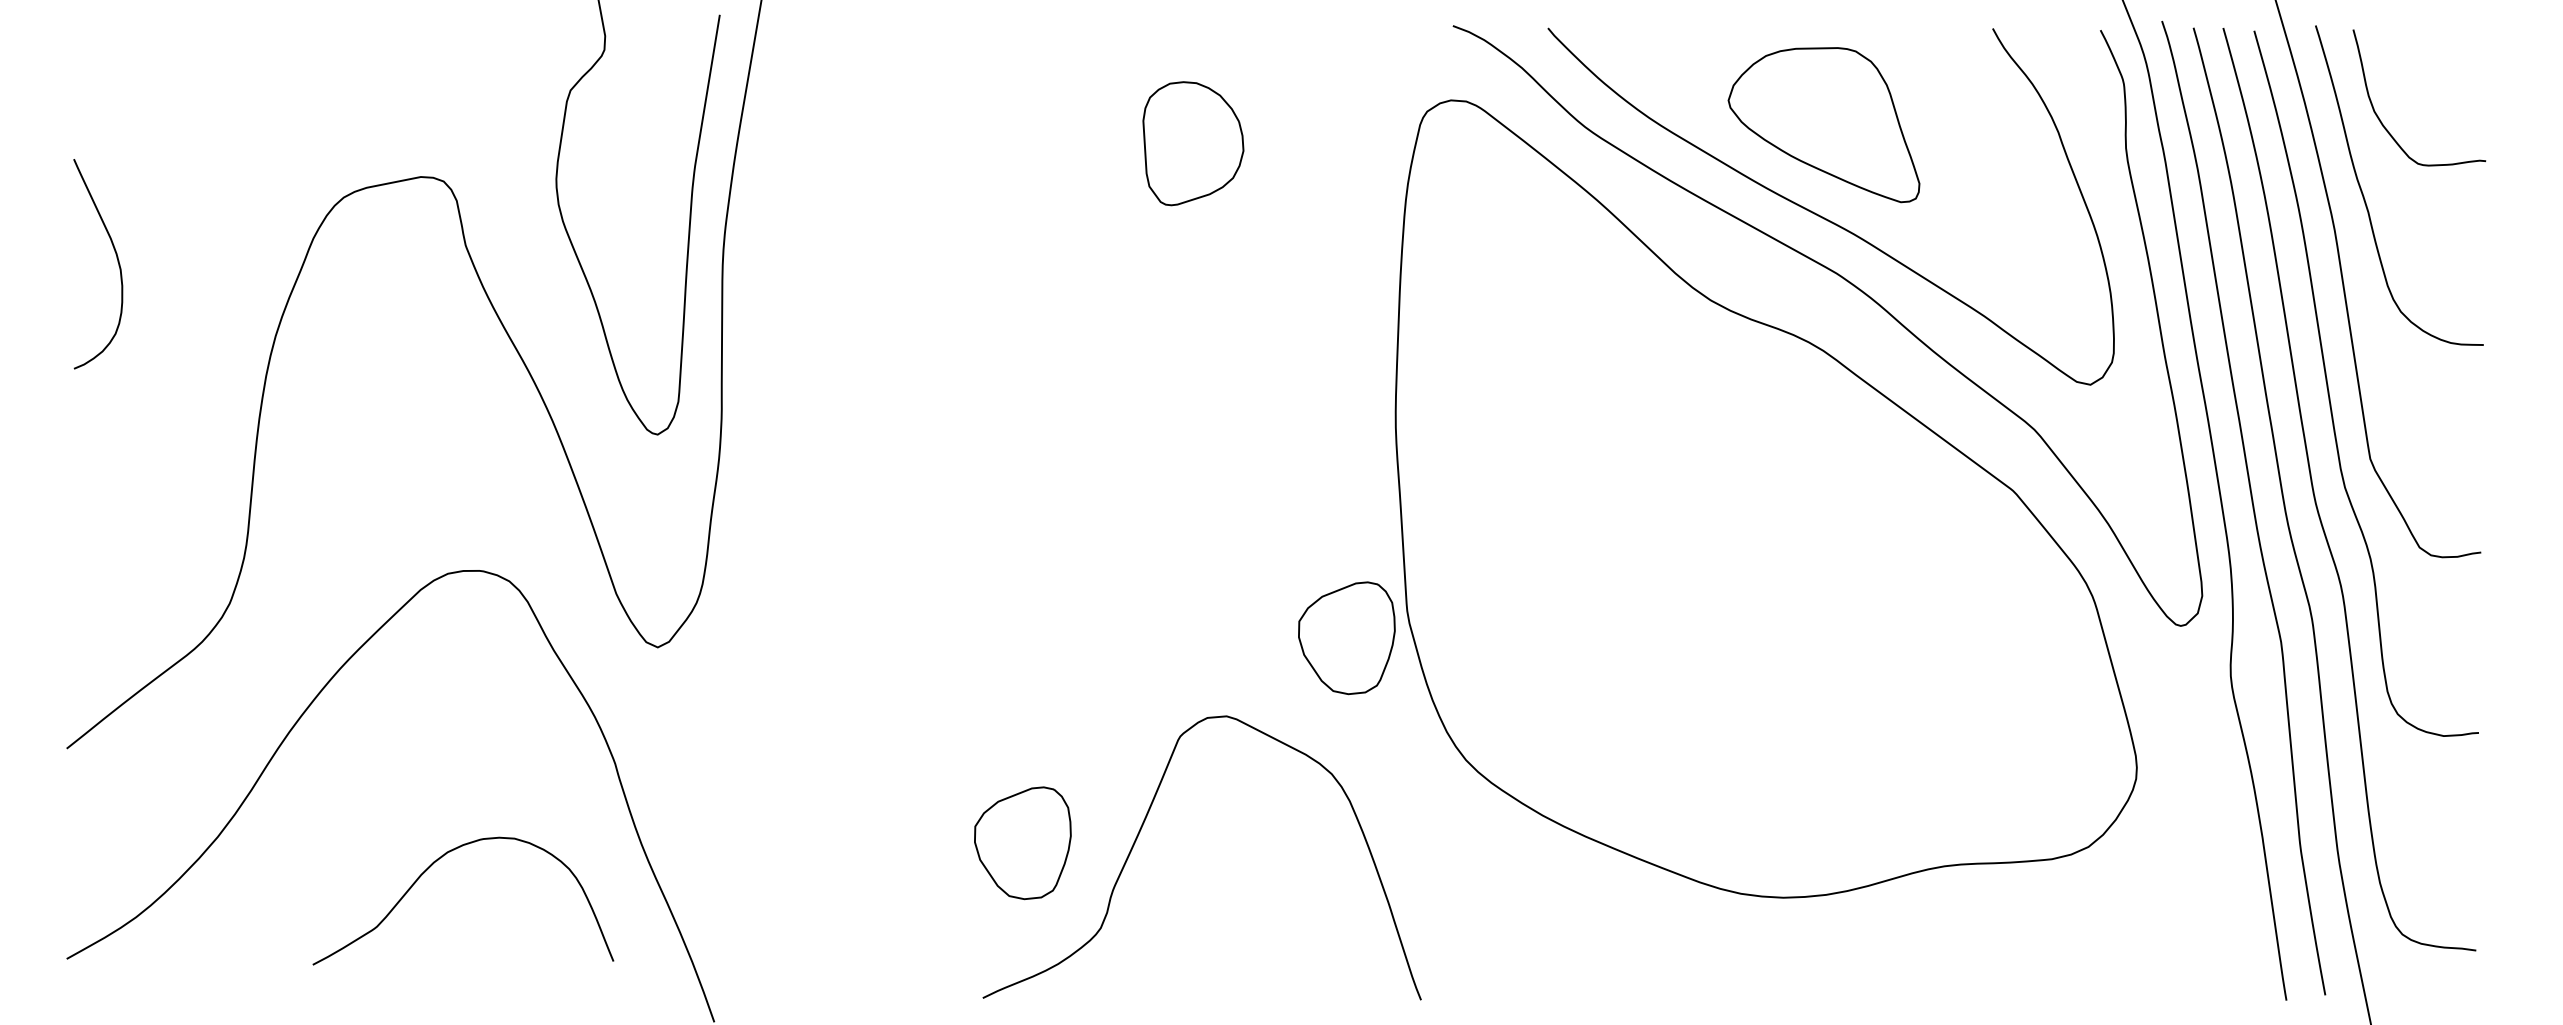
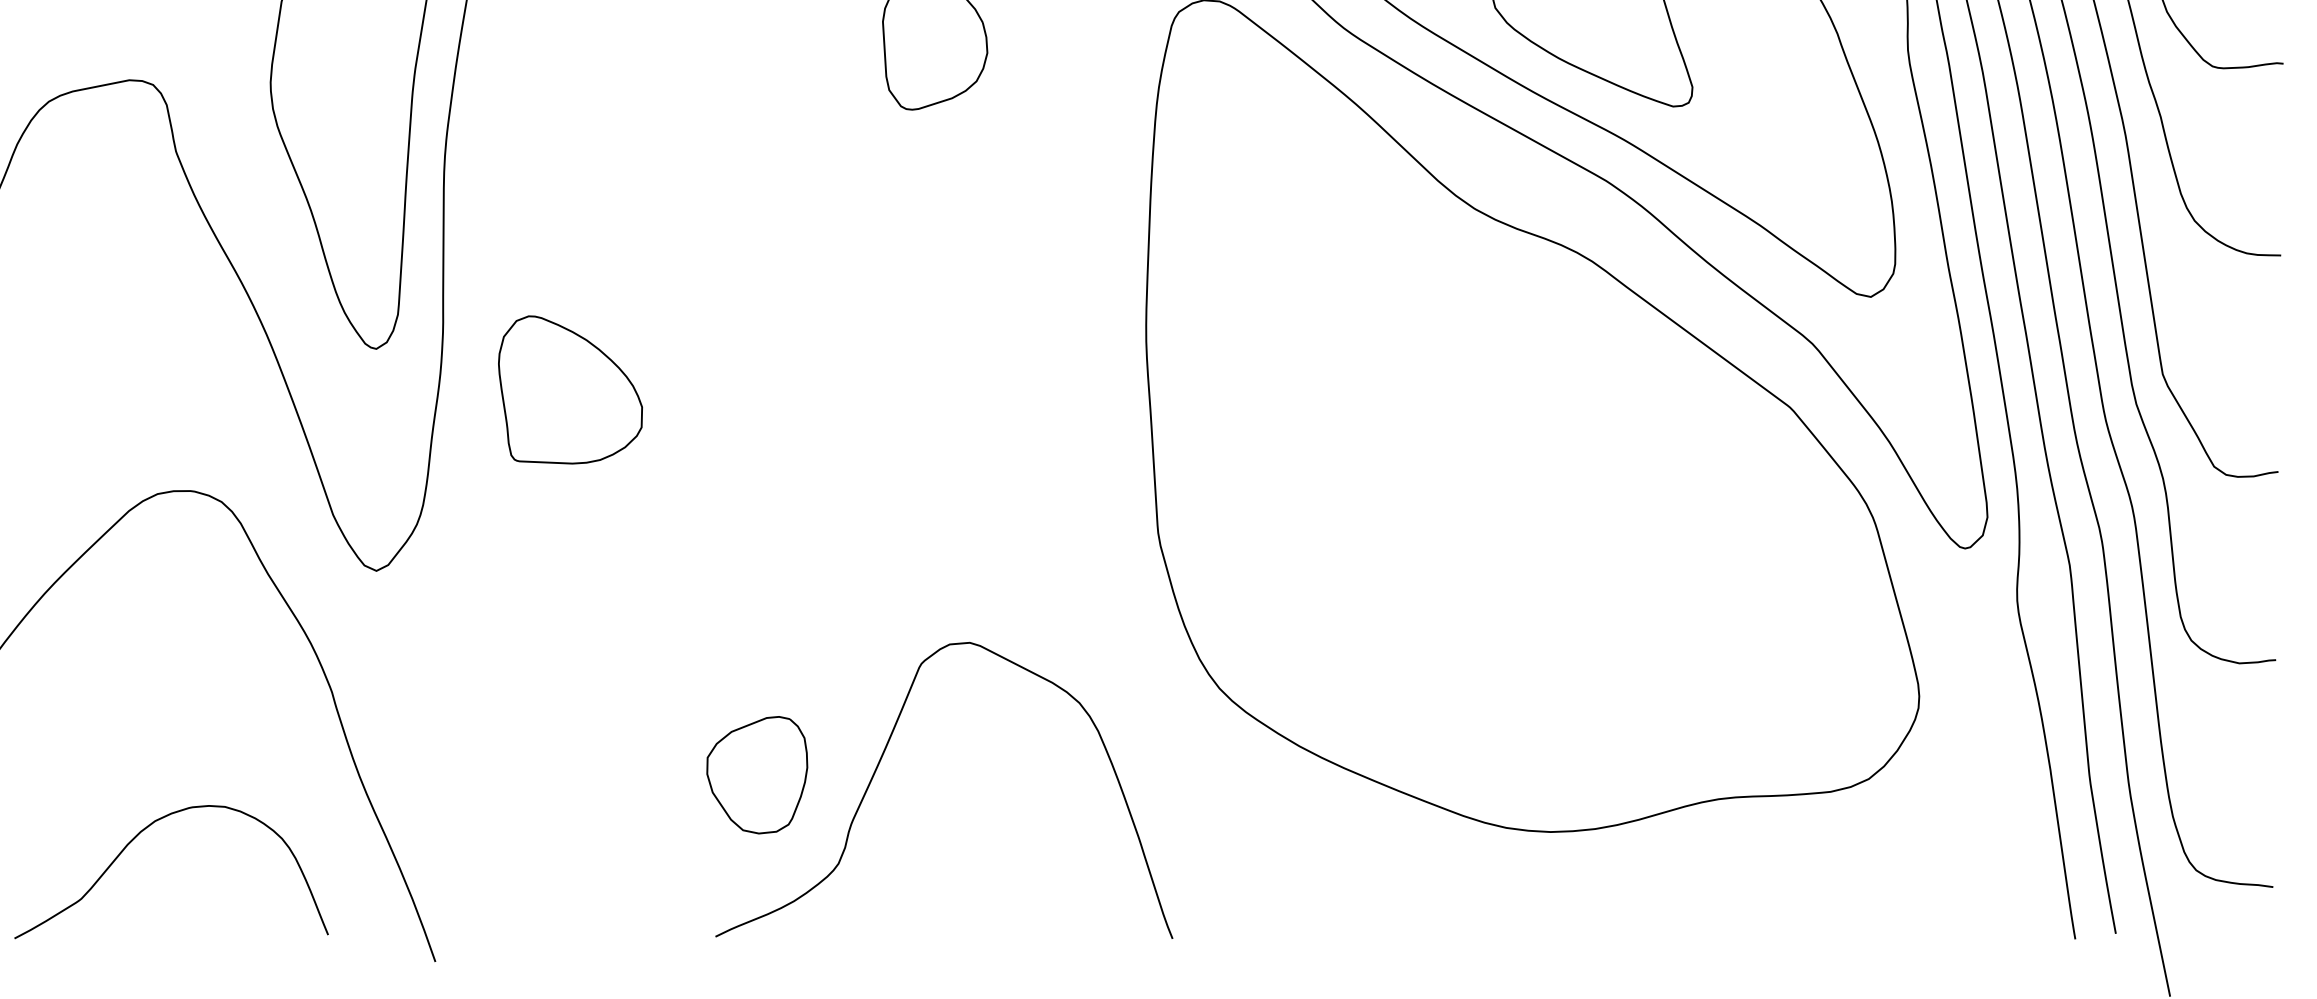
part: (843, 473) -> (570, 389), added
part: (1346, 638) -> (1094, 561), removed
curve: (430, 867) -> (137, 836), moved

